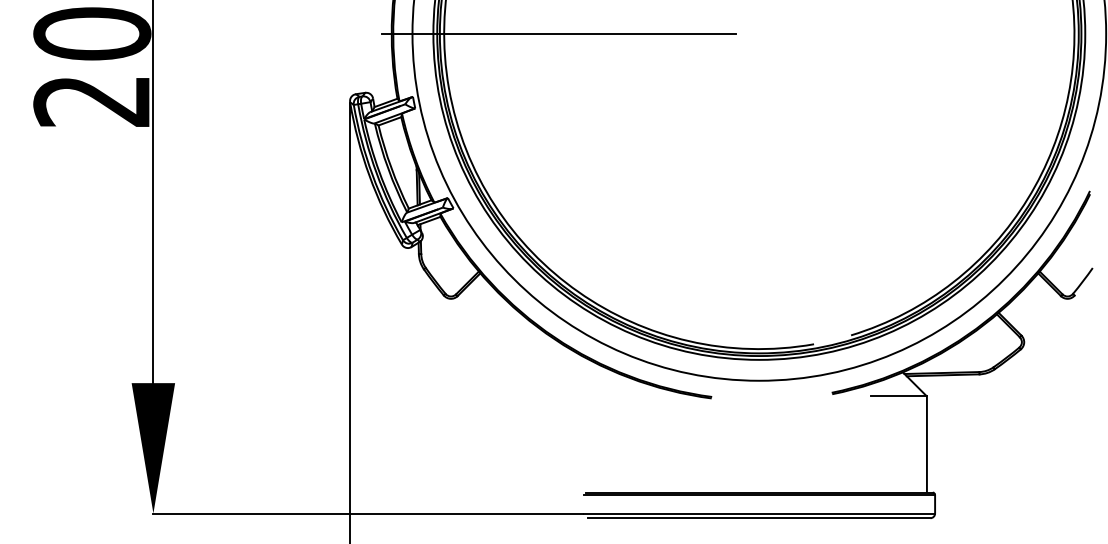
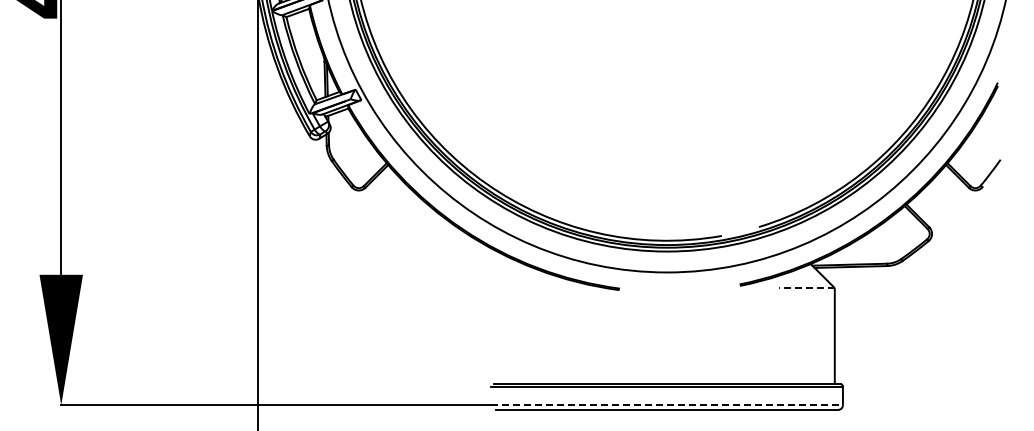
line: (898, 396) -> (806, 288), solid -> dashed
line: (759, 513) -> (667, 405), solid -> dashed

